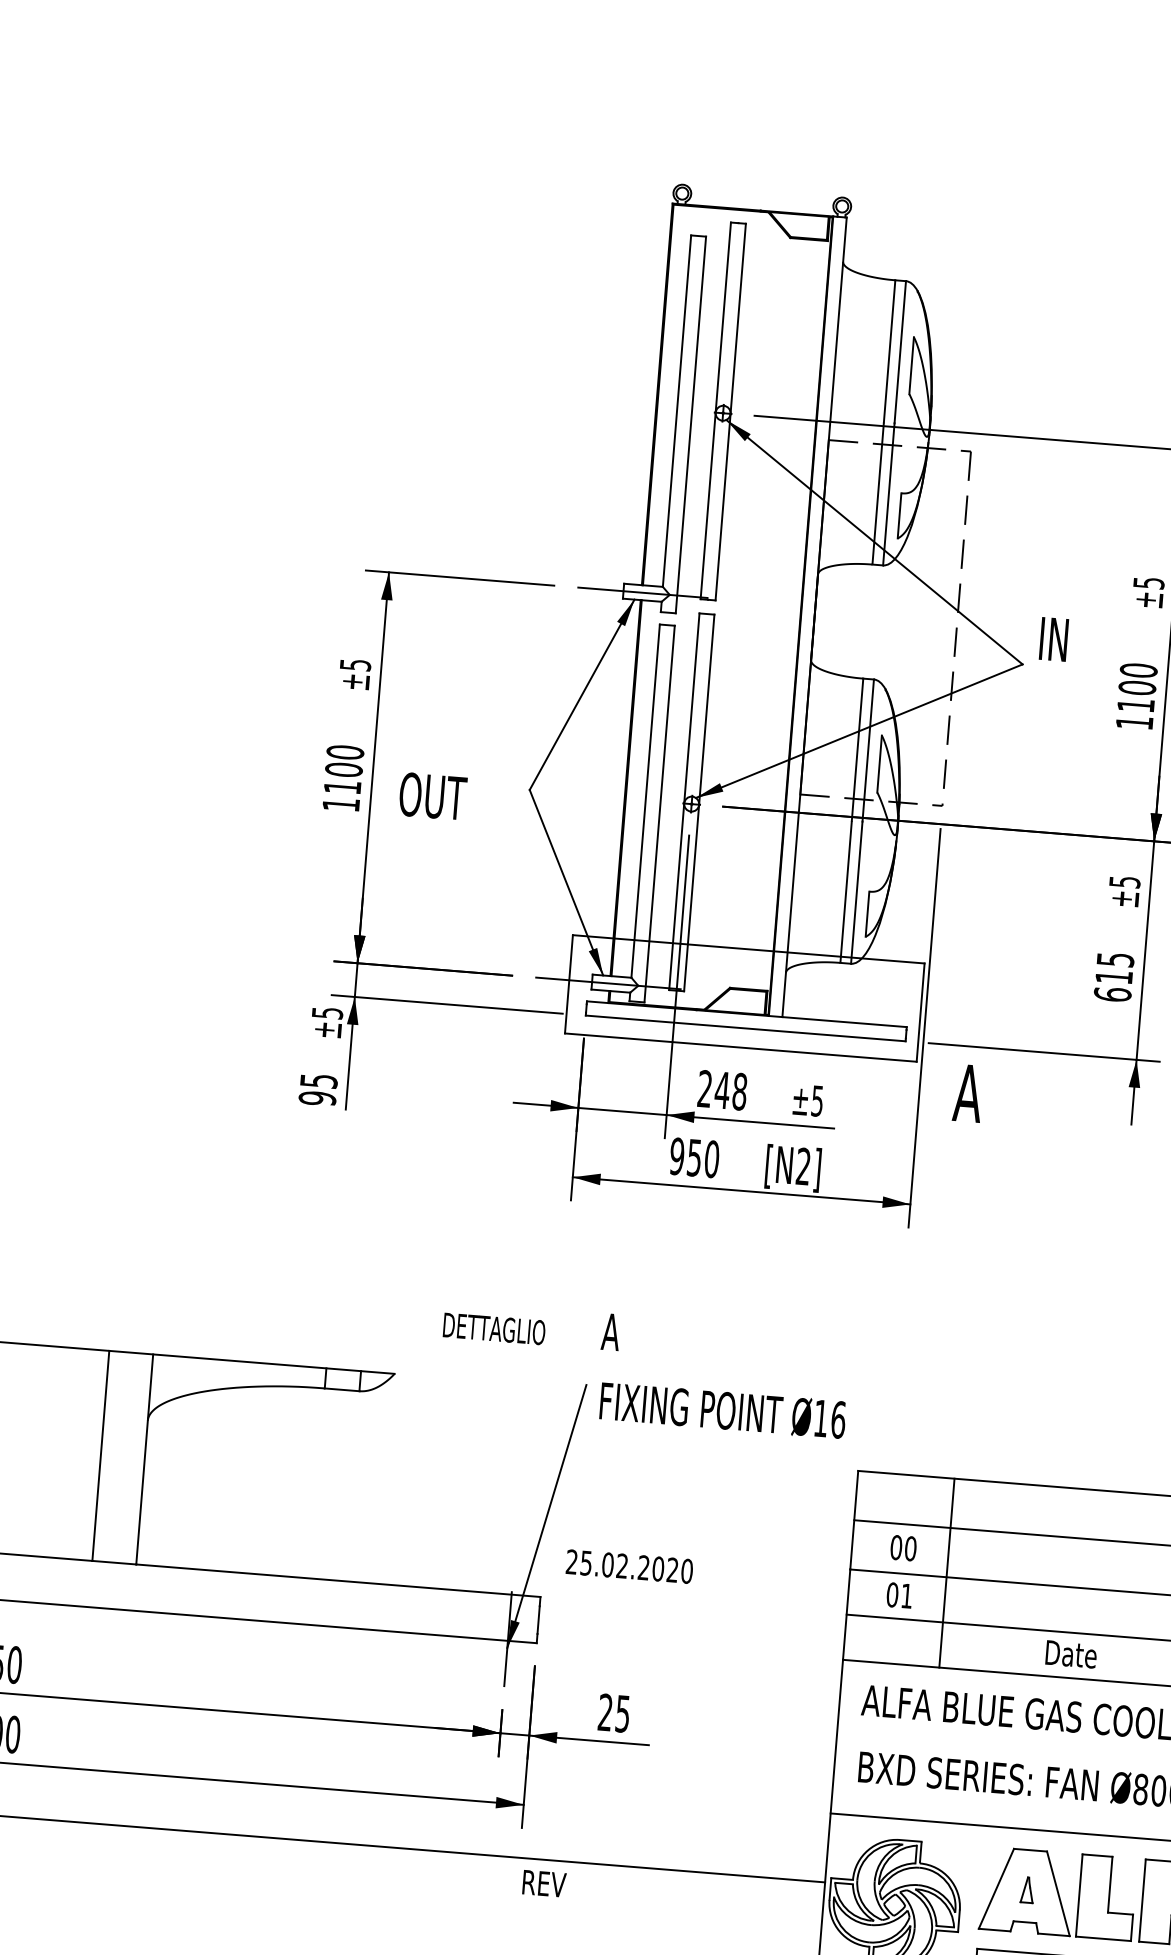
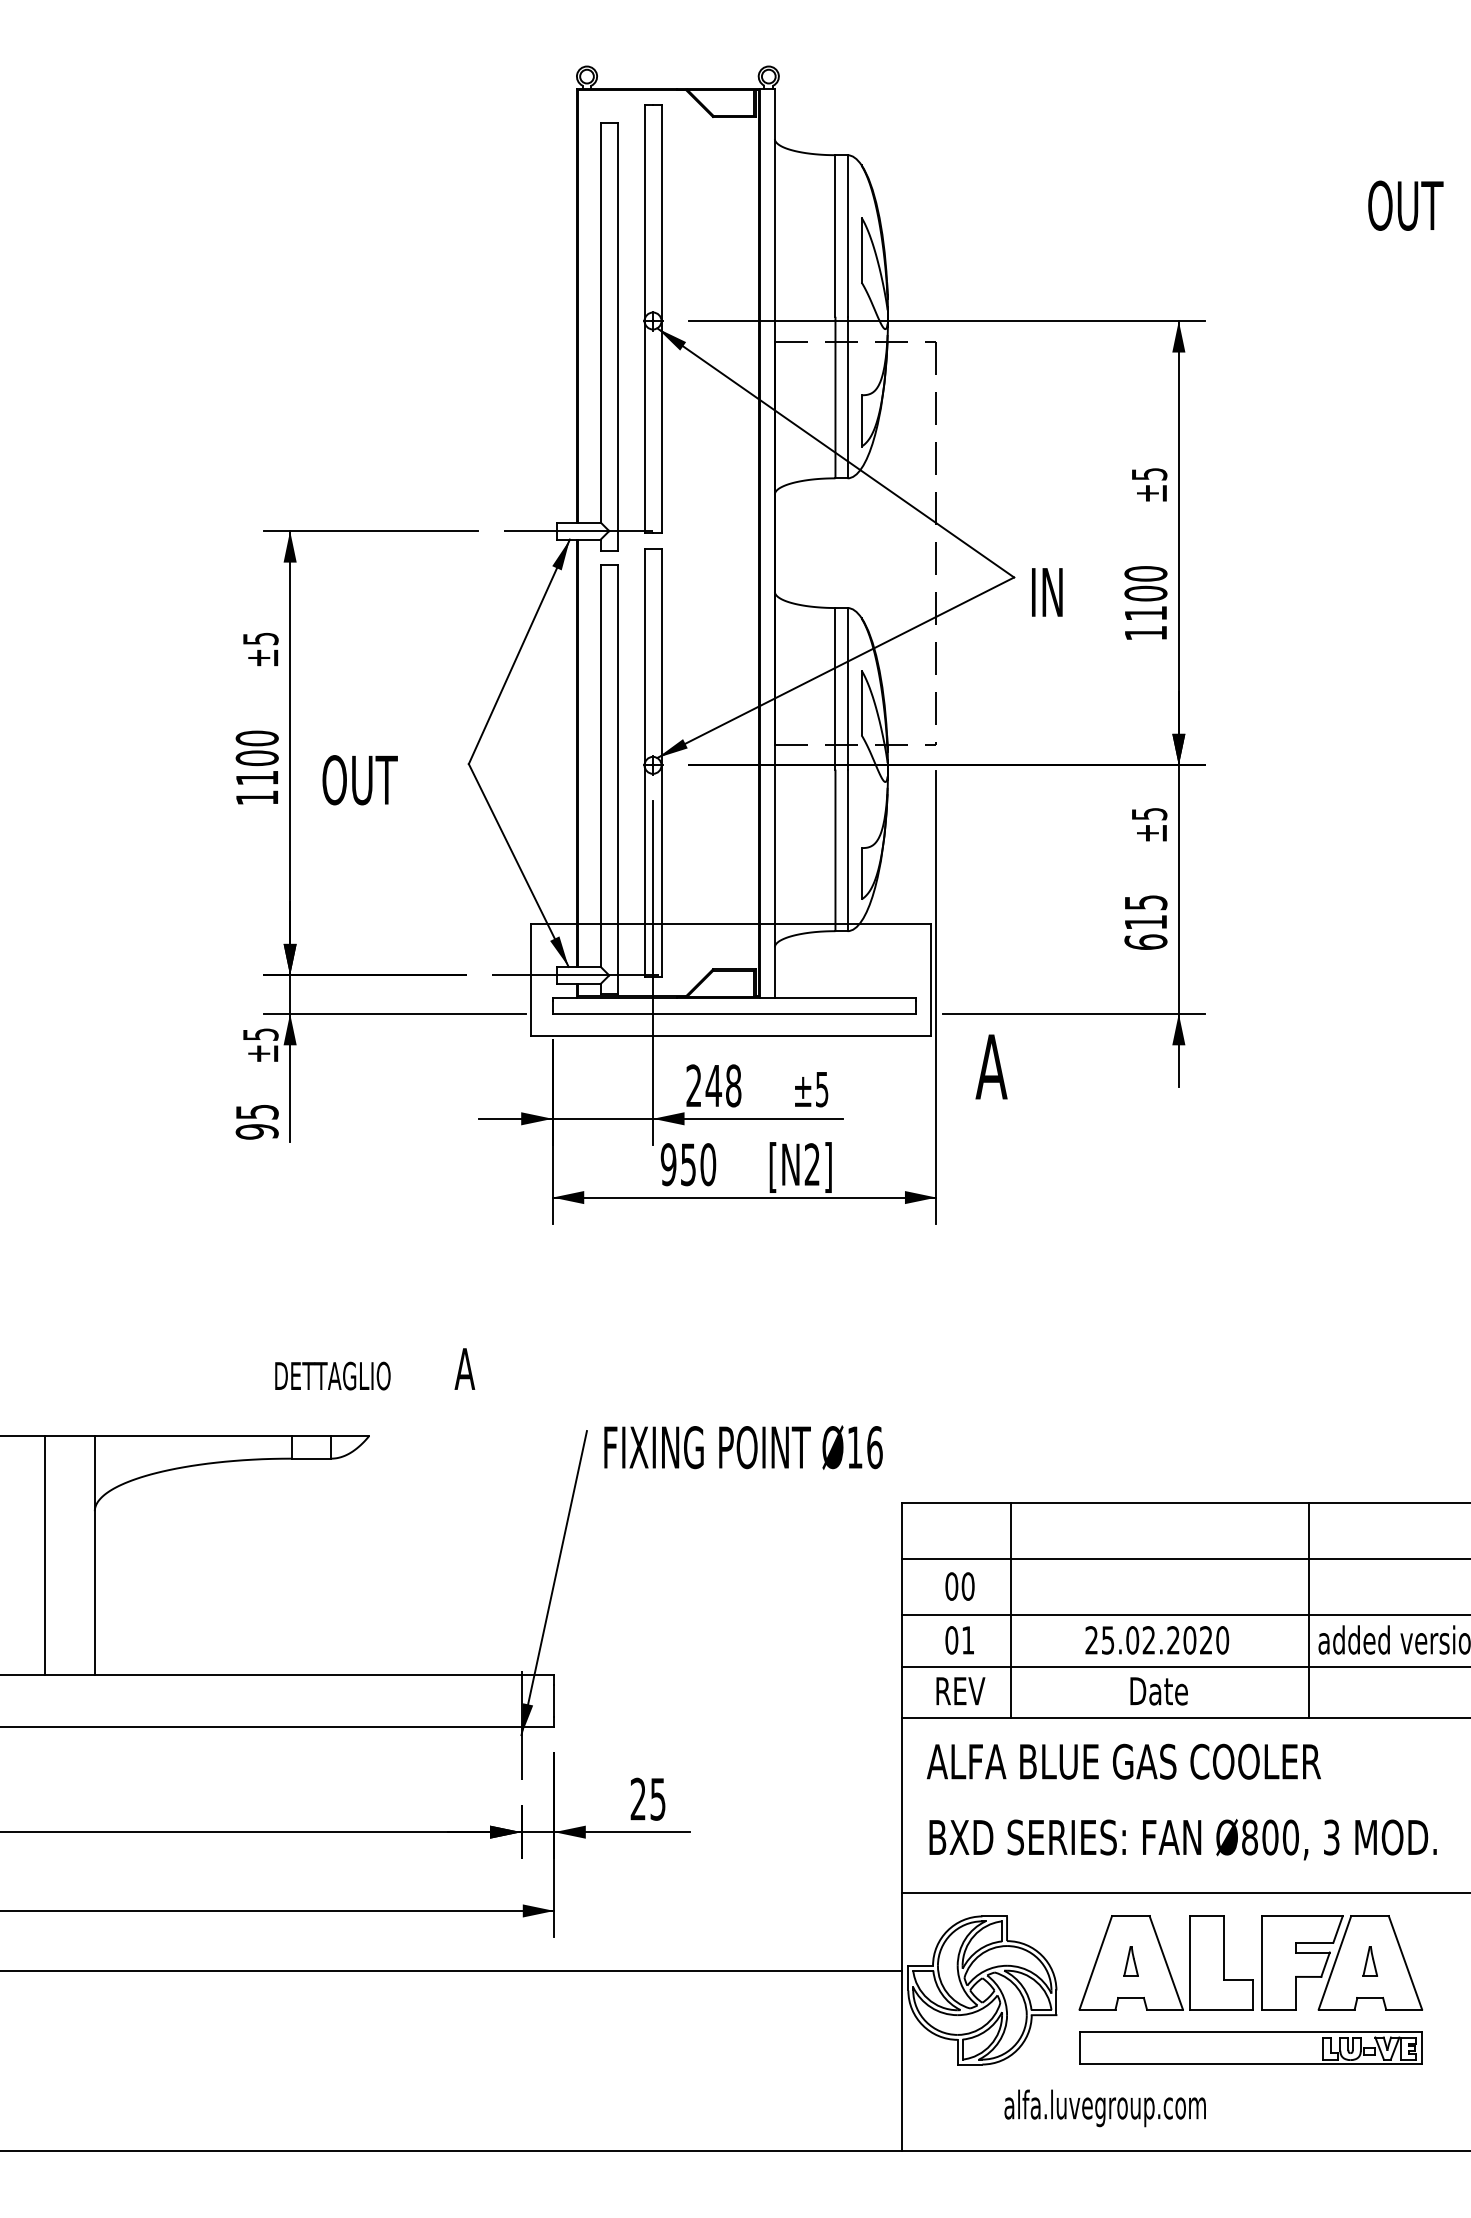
text: (1054, 639) -> (1047, 592), moved
text: (532, 1326) -> (375, 1369), moved
text: (629, 1566) -> (1157, 1640), moved
text: (544, 1884) -> (960, 1691), moved

